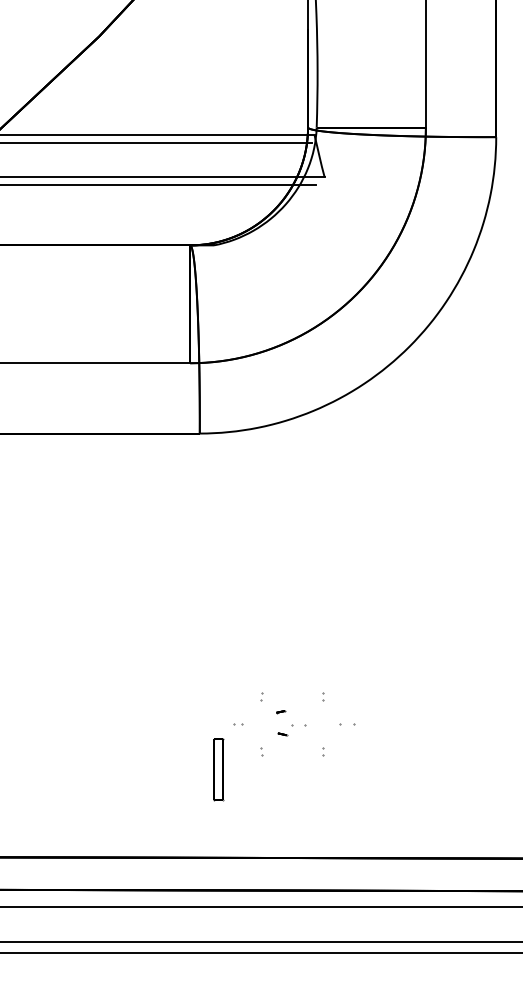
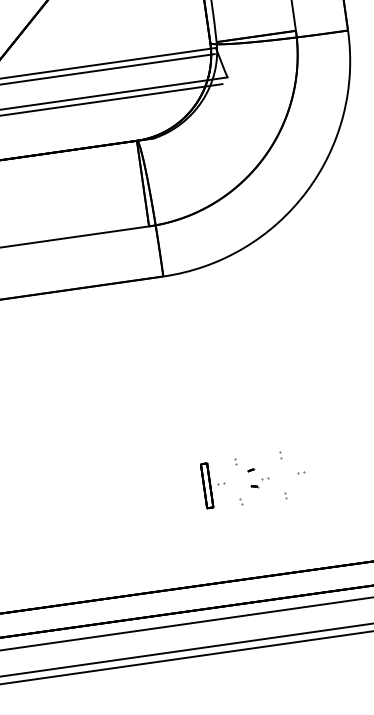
part: (347, 724) -> (300, 472), size x0.62
part: (298, 725) -> (265, 478), size x0.62
part: (218, 769) -> (207, 485), moved

